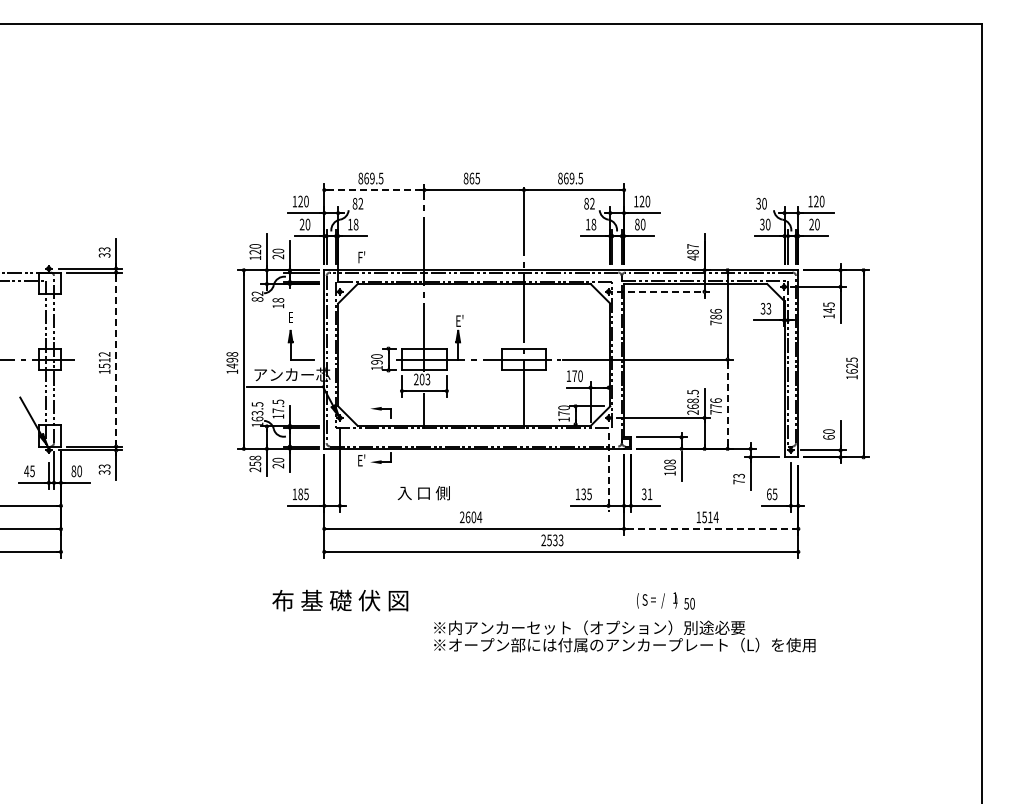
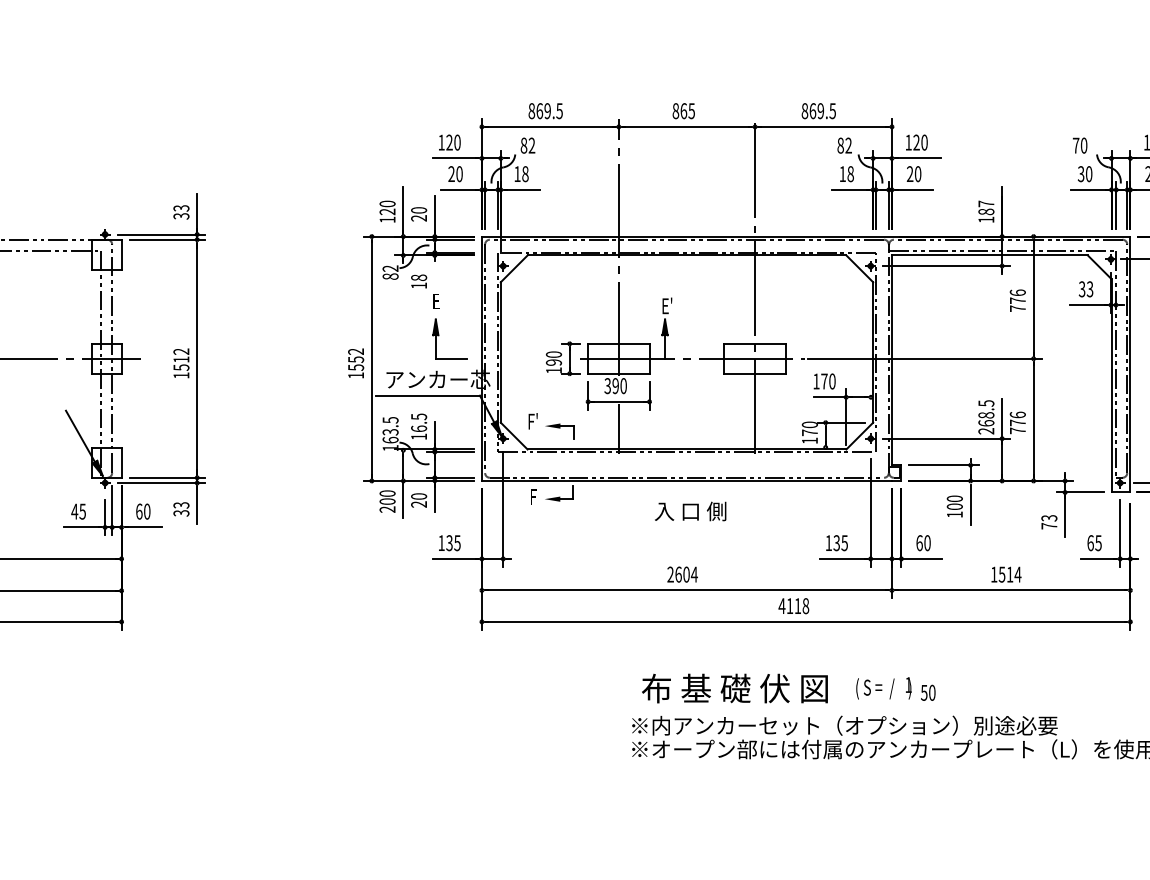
line: (374, 190) -> (550, 127), dashed -> solid
text: (758, 203) -> (1075, 145), 30 -> 70
text: (637, 224) -> (910, 174), 80 -> 20
text: (361, 257) -> (532, 421), moved
text: (692, 257) -> (985, 219), 487 -> 187
line: (663, 291) -> (945, 265), dashed -> solid
text: (715, 316) -> (1017, 299), 786 -> 776
line: (116, 360) -> (197, 360), dashed -> solid
text: (232, 360) -> (356, 360), 1498 -> 1552
text: (422, 379) -> (616, 386), 203 -> 390
line: (727, 404) -> (1033, 420), dashed -> solid
text: (278, 410) -> (419, 428), 17.5 -> 16.5
text: (255, 460) -> (387, 496), 258 -> 200
text: (361, 460) -> (532, 496), E' -> F
text: (670, 461) -> (955, 498), 108 -> 100
text: (73, 470) -> (138, 510), 80 -> 60
line: (608, 472) -> (870, 513), dashed -> solid
text: (300, 493) -> (449, 541), 185 -> 135
text: (423, 493) -> (690, 511), moved
text: (646, 494) -> (922, 543), 31 -> 60
line: (711, 528) -> (1011, 589), dashed -> solid
text: (552, 540) -> (794, 606), 2533 -> 4118
text: (340, 600) -> (735, 688), moved
text: (665, 600) -> (895, 688), moved

